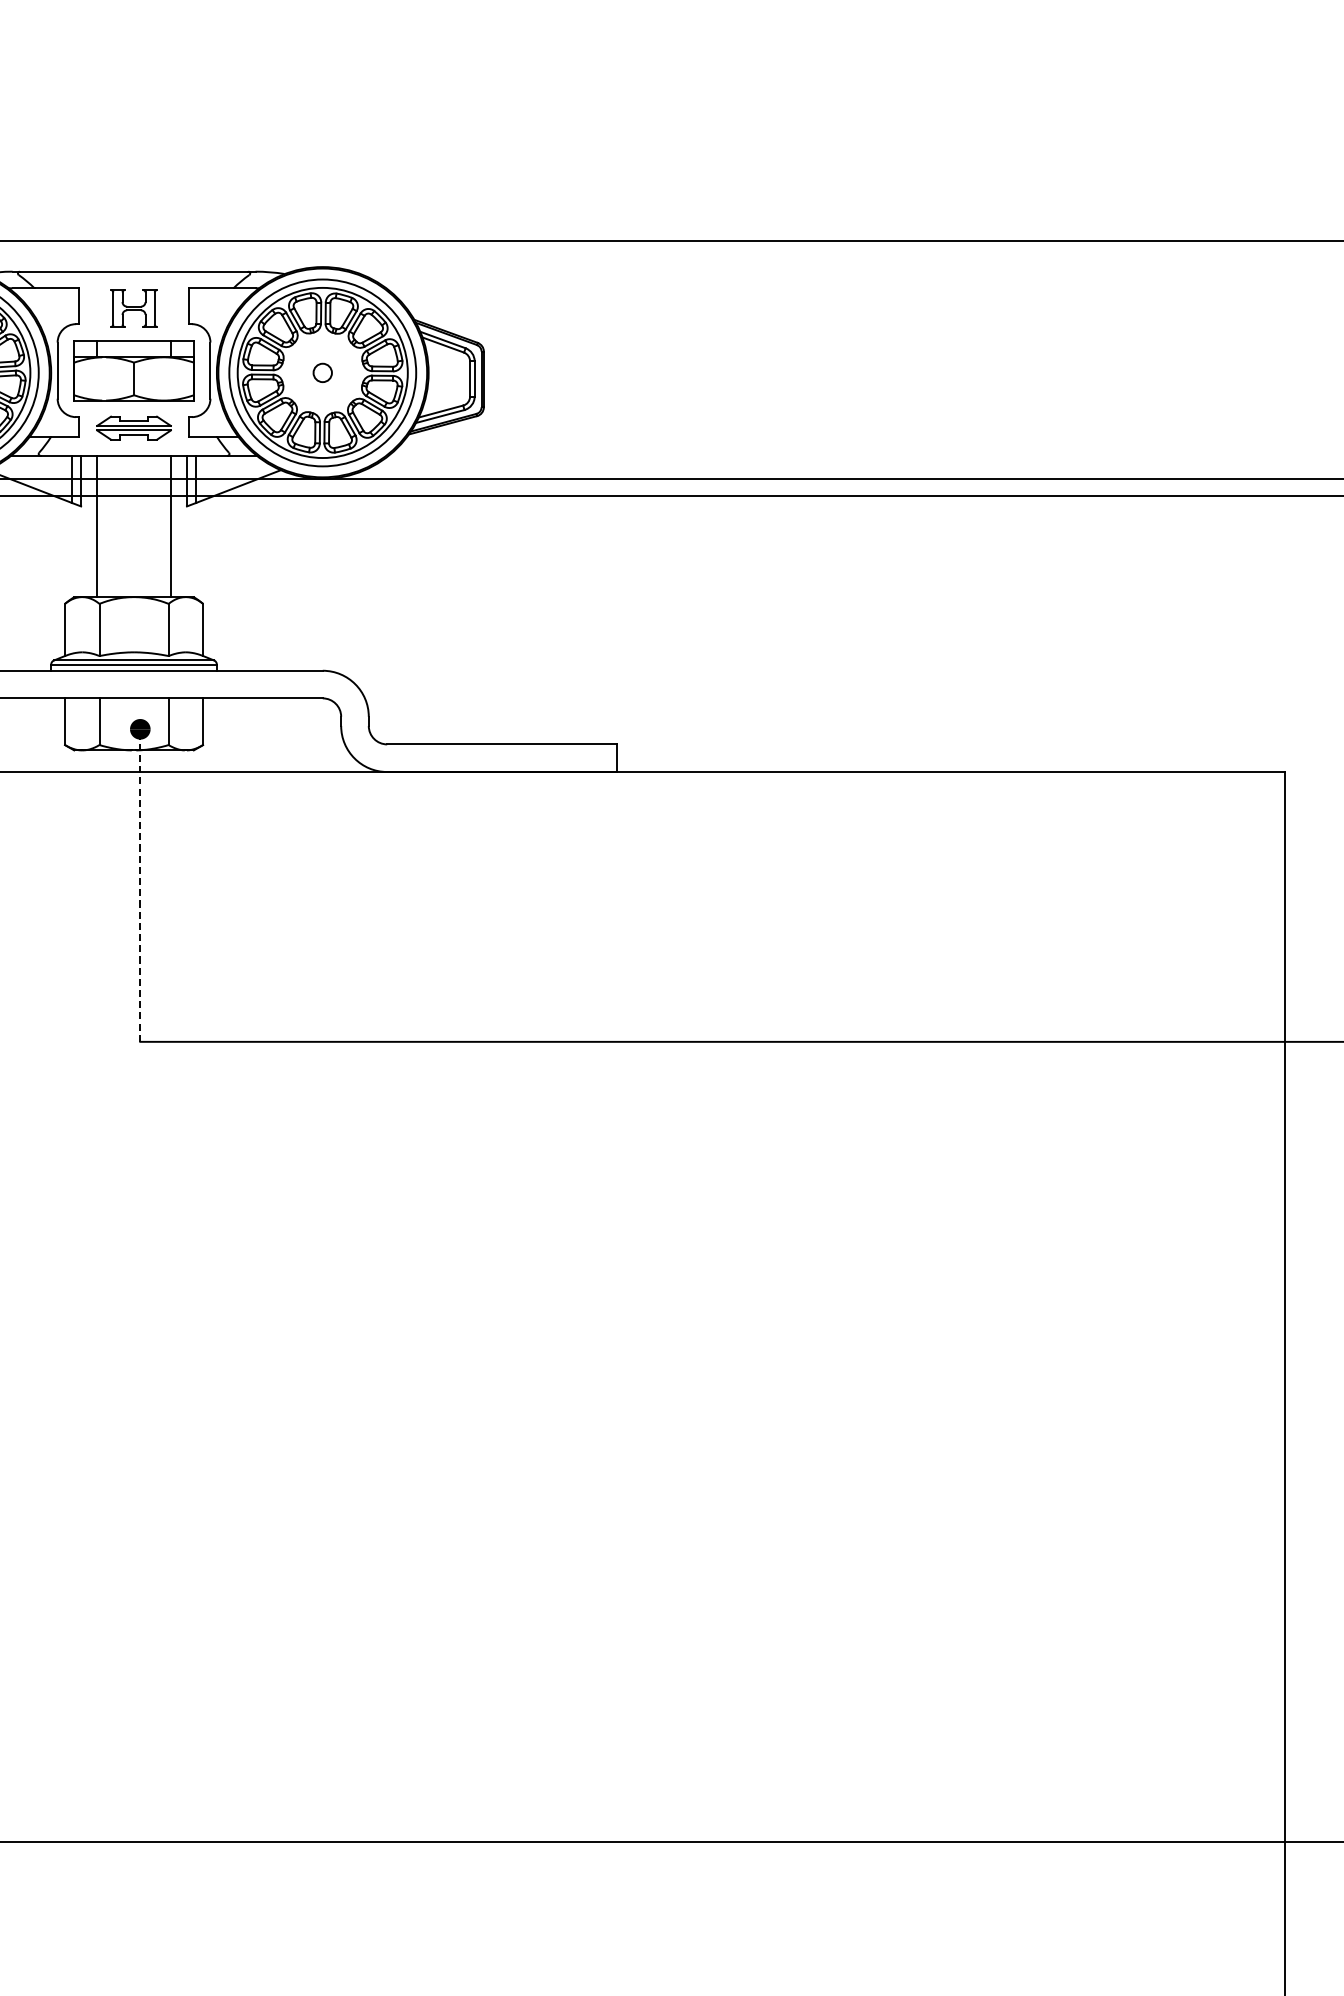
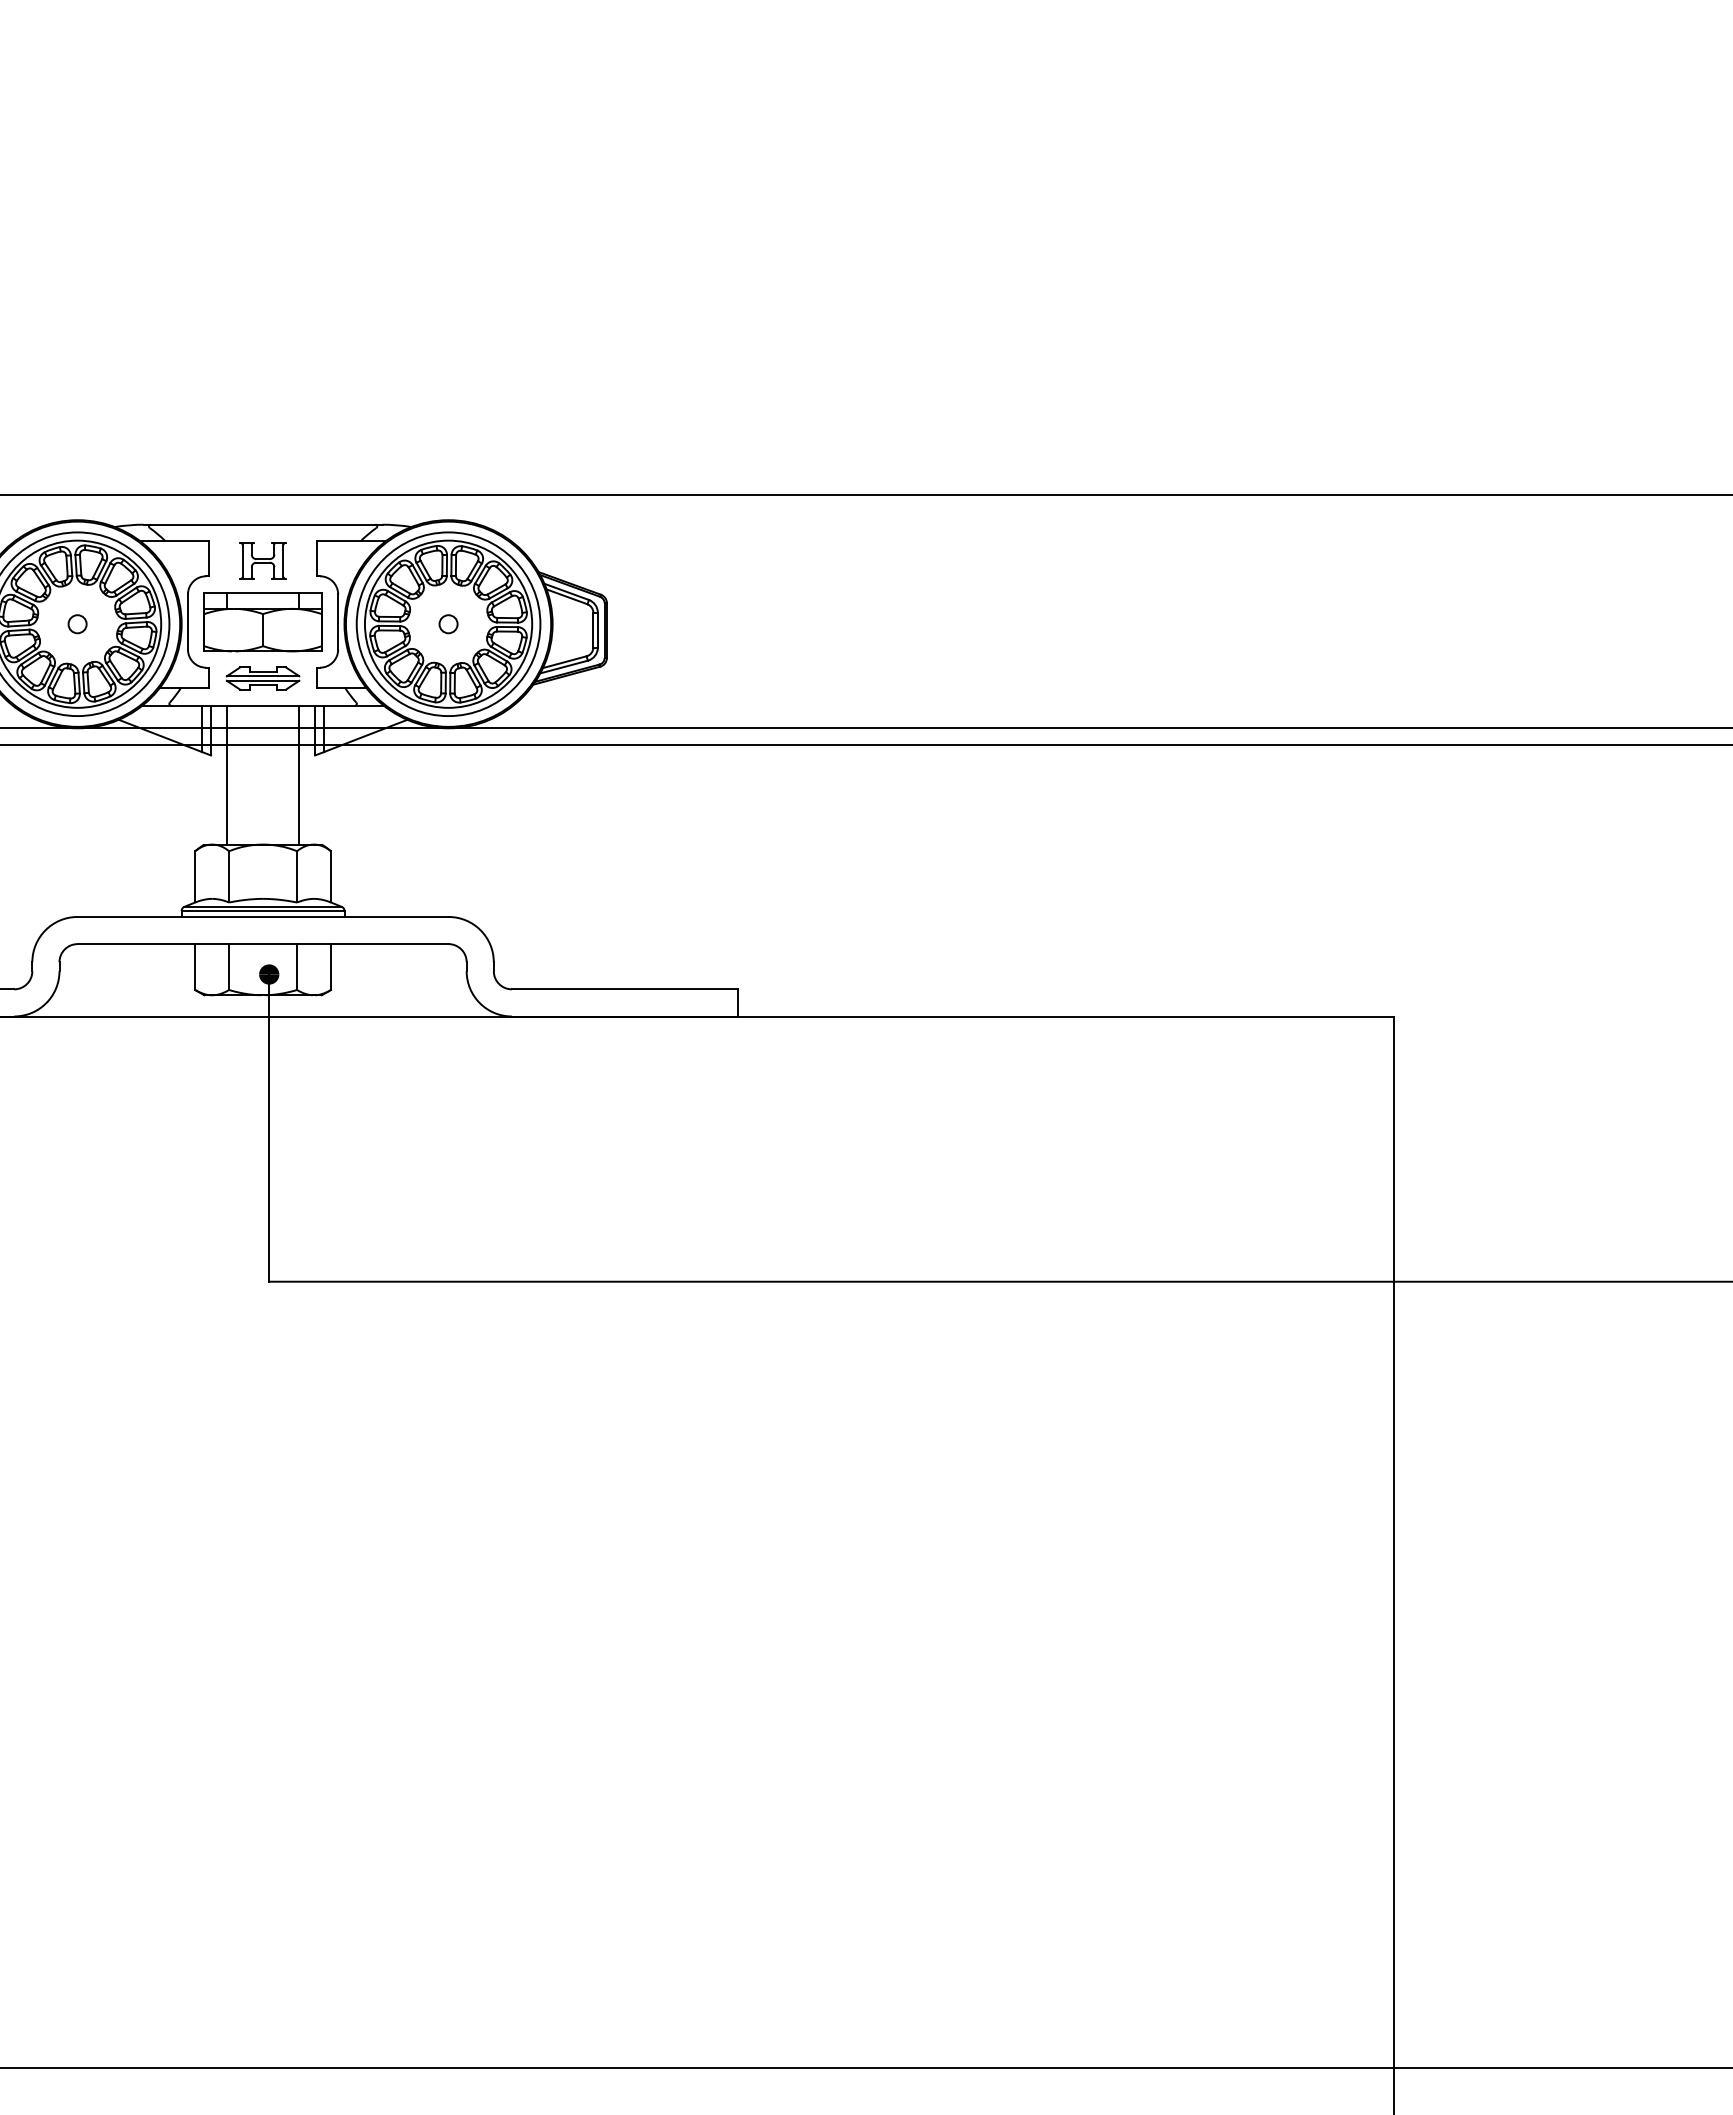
line: (140, 885) -> (269, 1128), dashed -> solid

